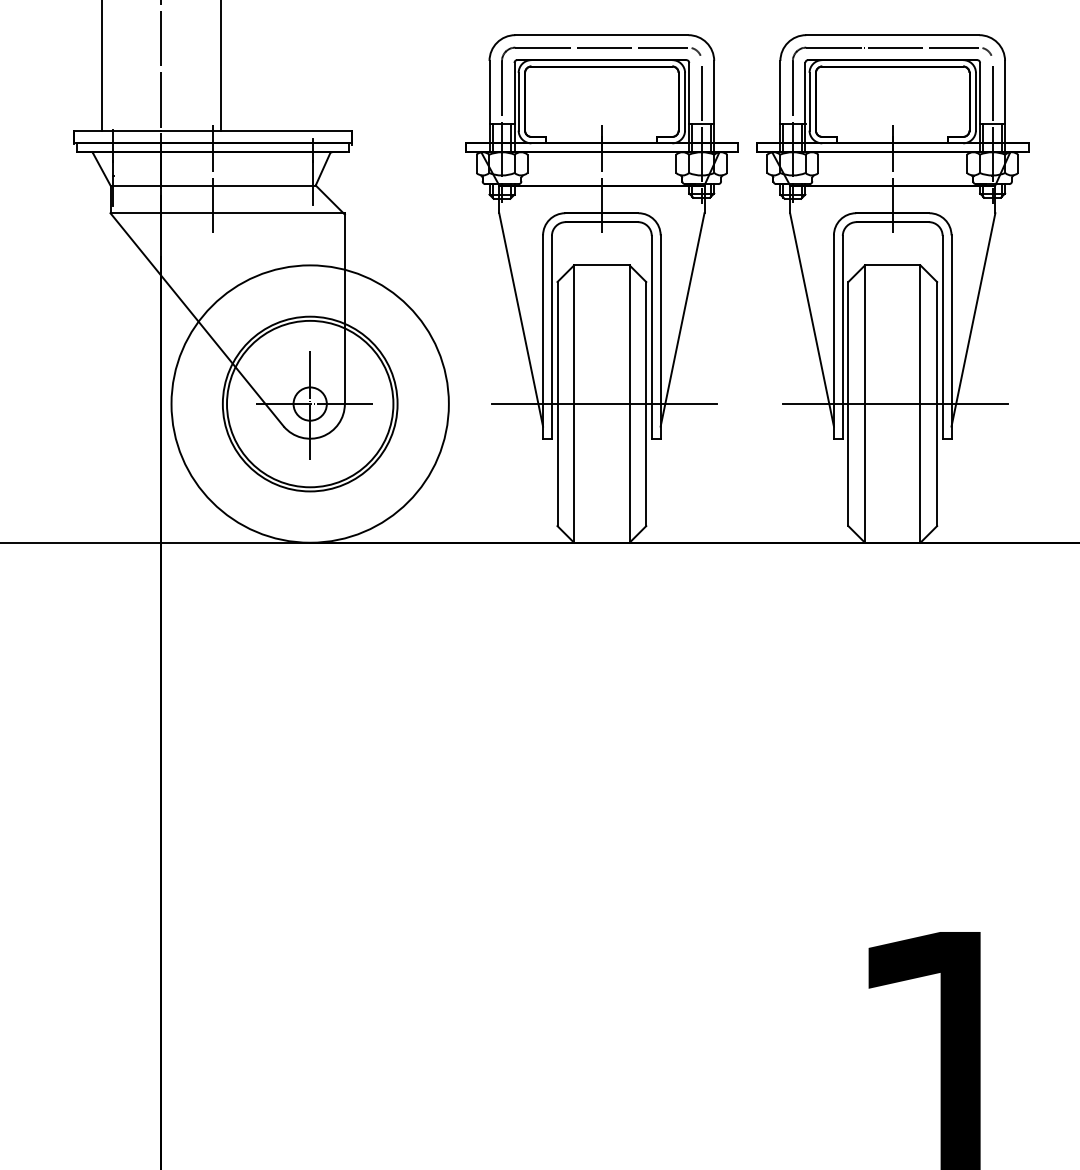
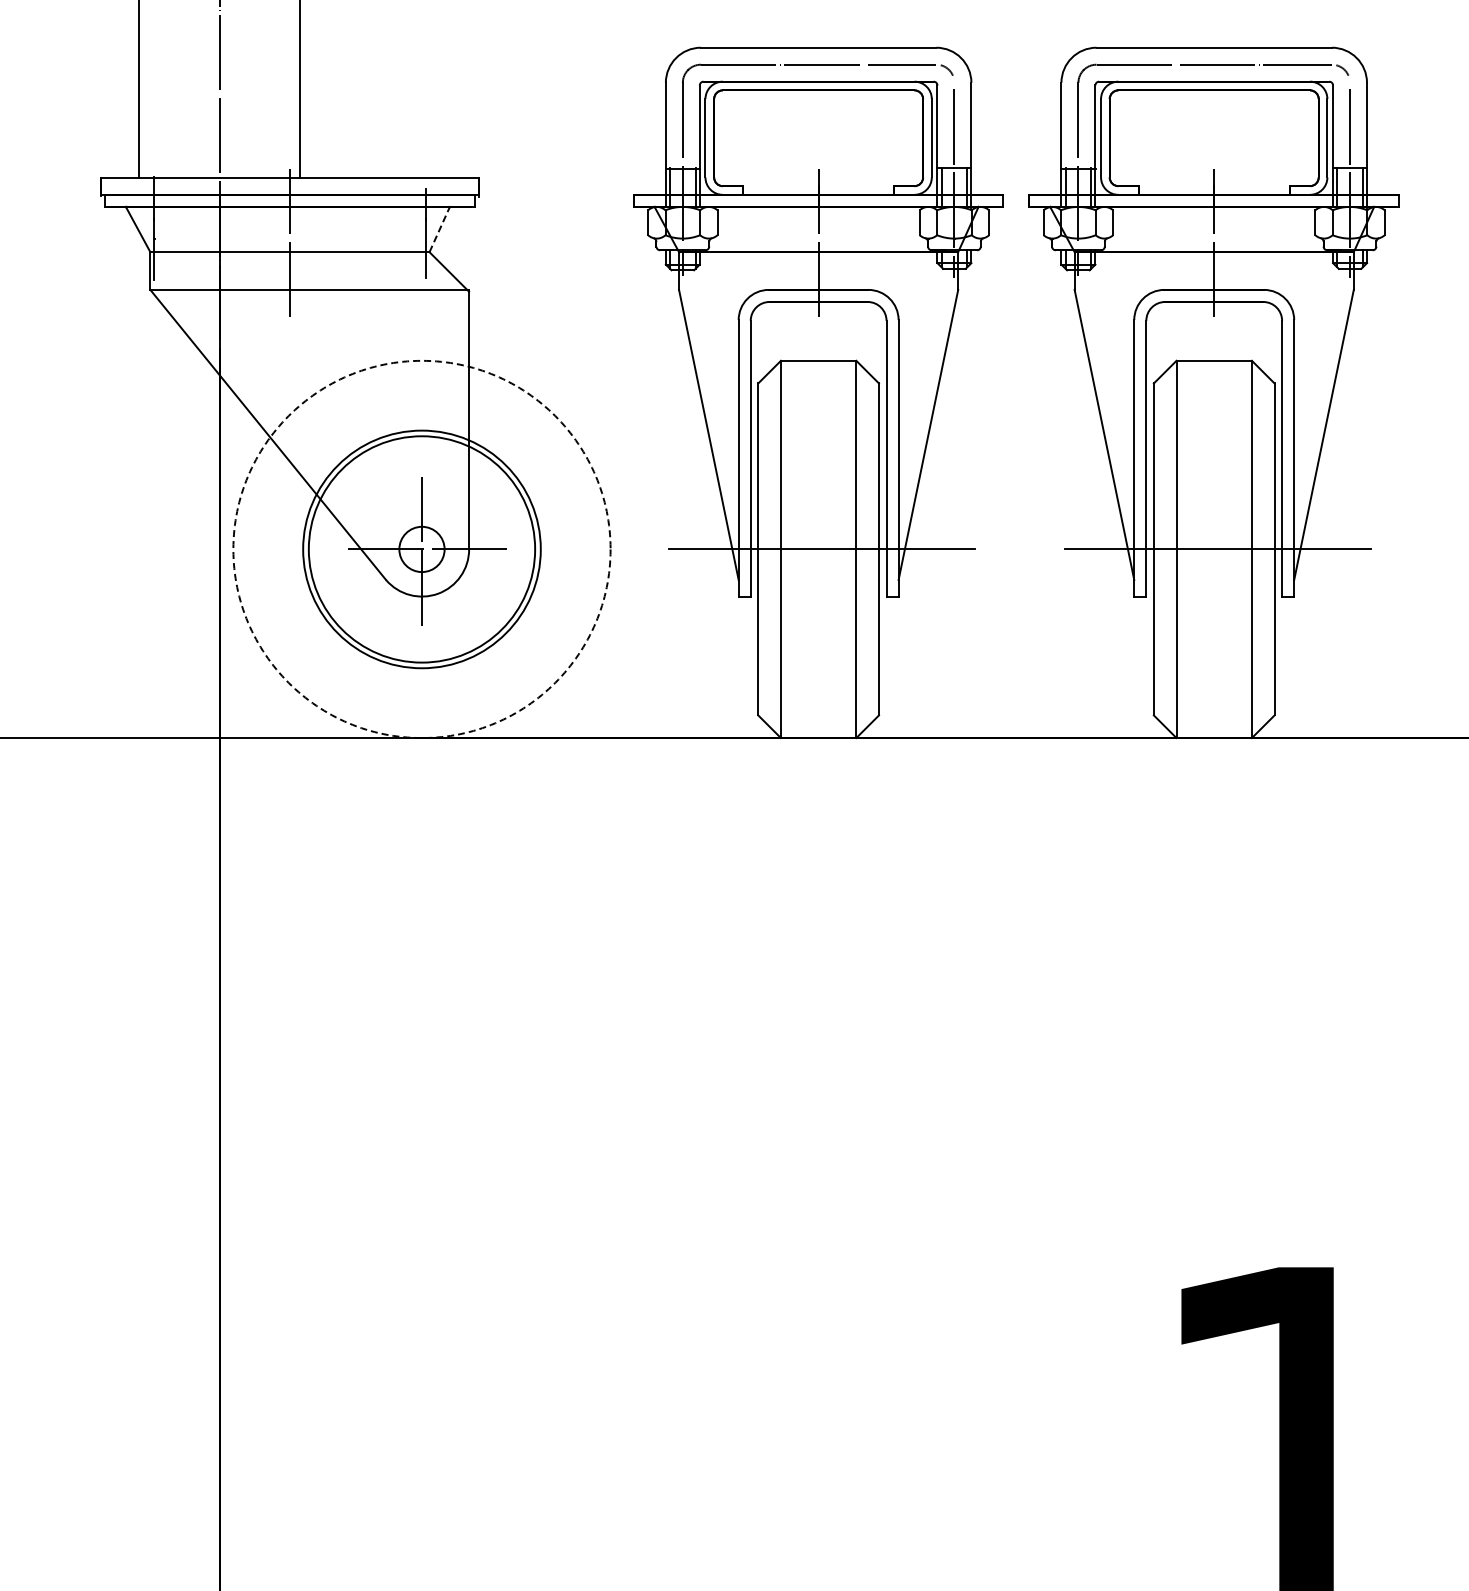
line: (323, 168) -> (439, 229), solid -> dashed
circle: (309, 404) -> (421, 549), solid -> dashed

